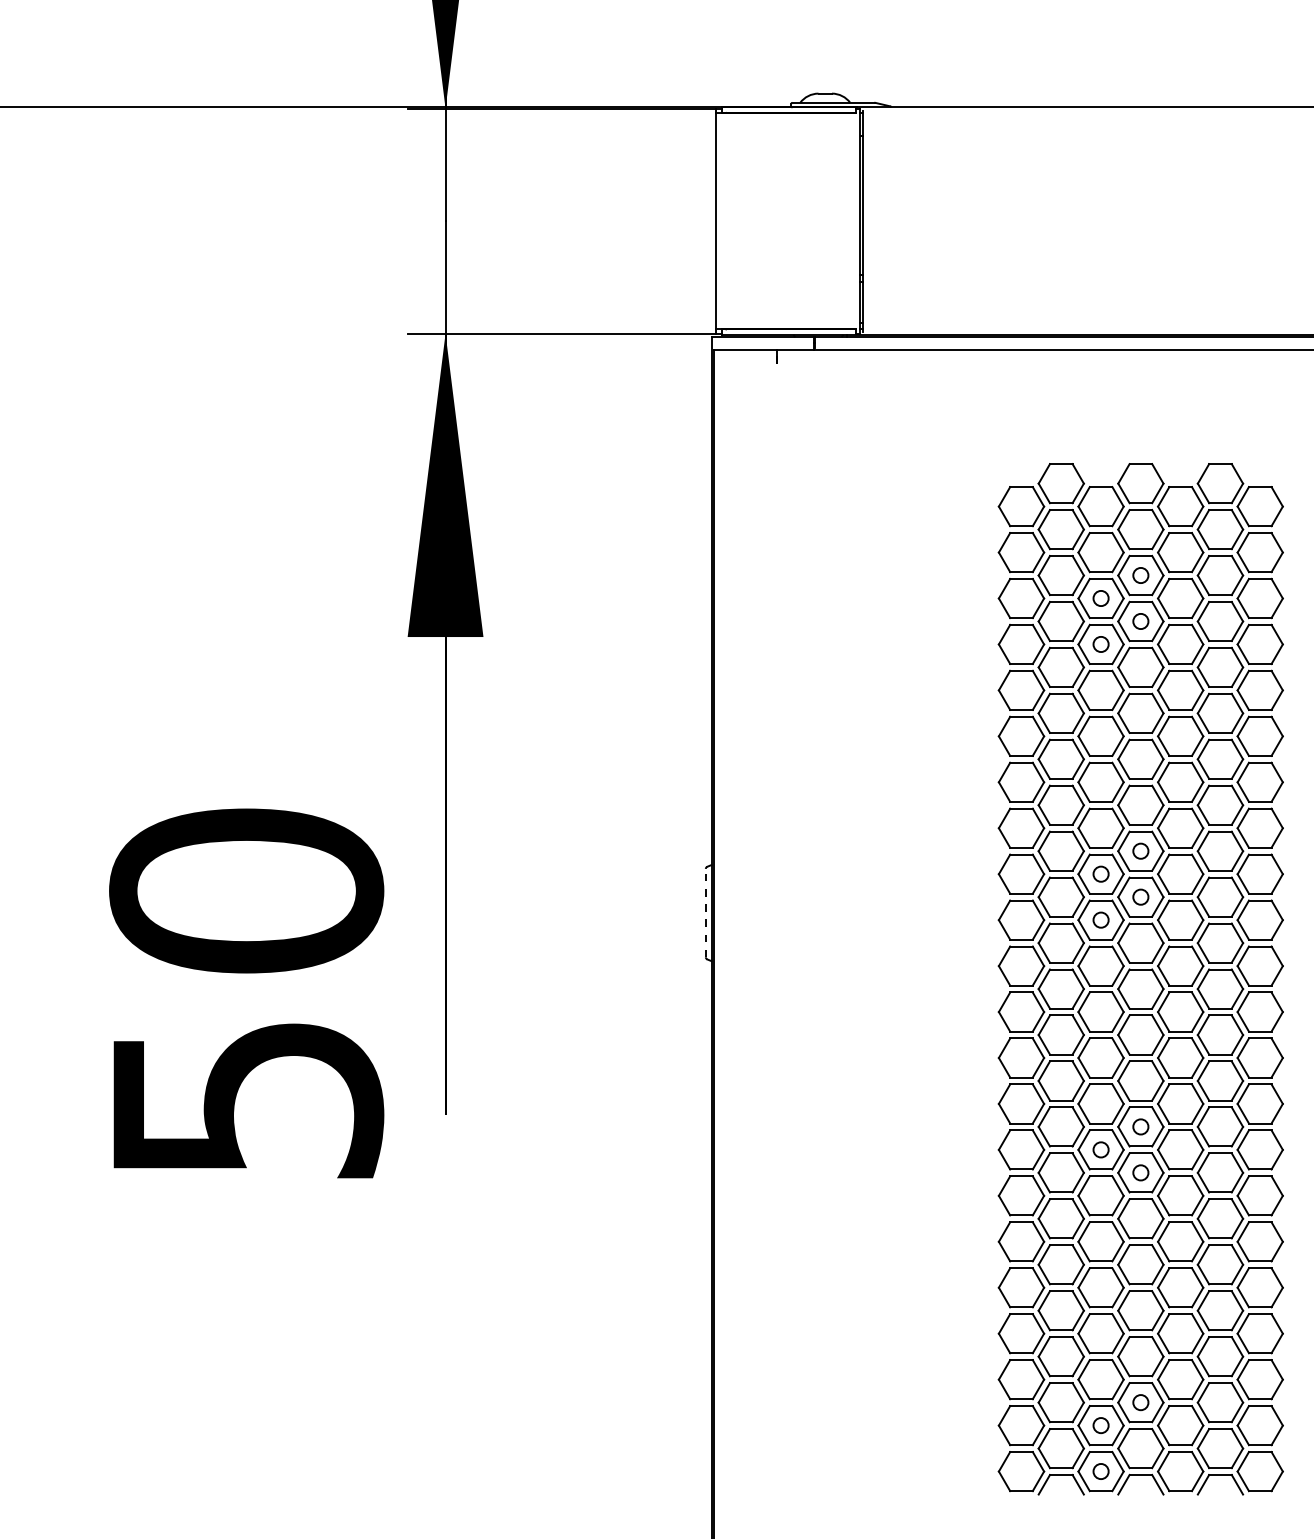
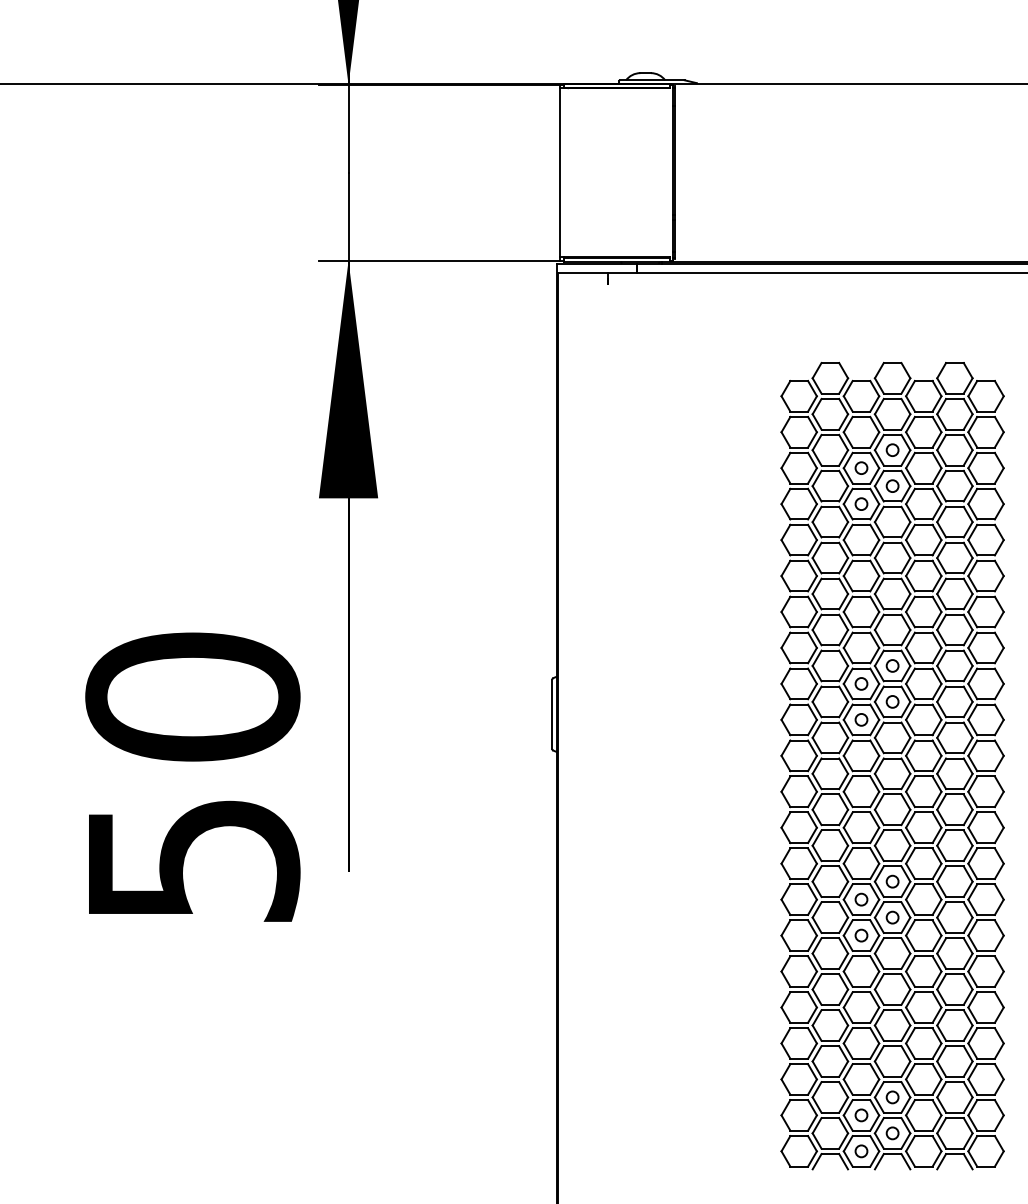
line: (705, 912) -> (551, 713), dashed -> solid
circle: (1100, 1195) -> (861, 935), added
circle: (1140, 1448) -> (892, 1133), added

